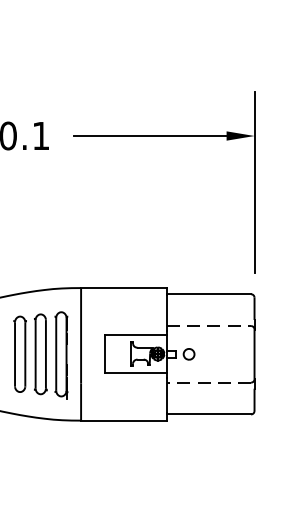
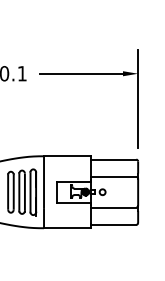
line: (209, 325) -> (113, 176), dashed -> solid
line: (209, 382) -> (113, 207), dashed -> solid

